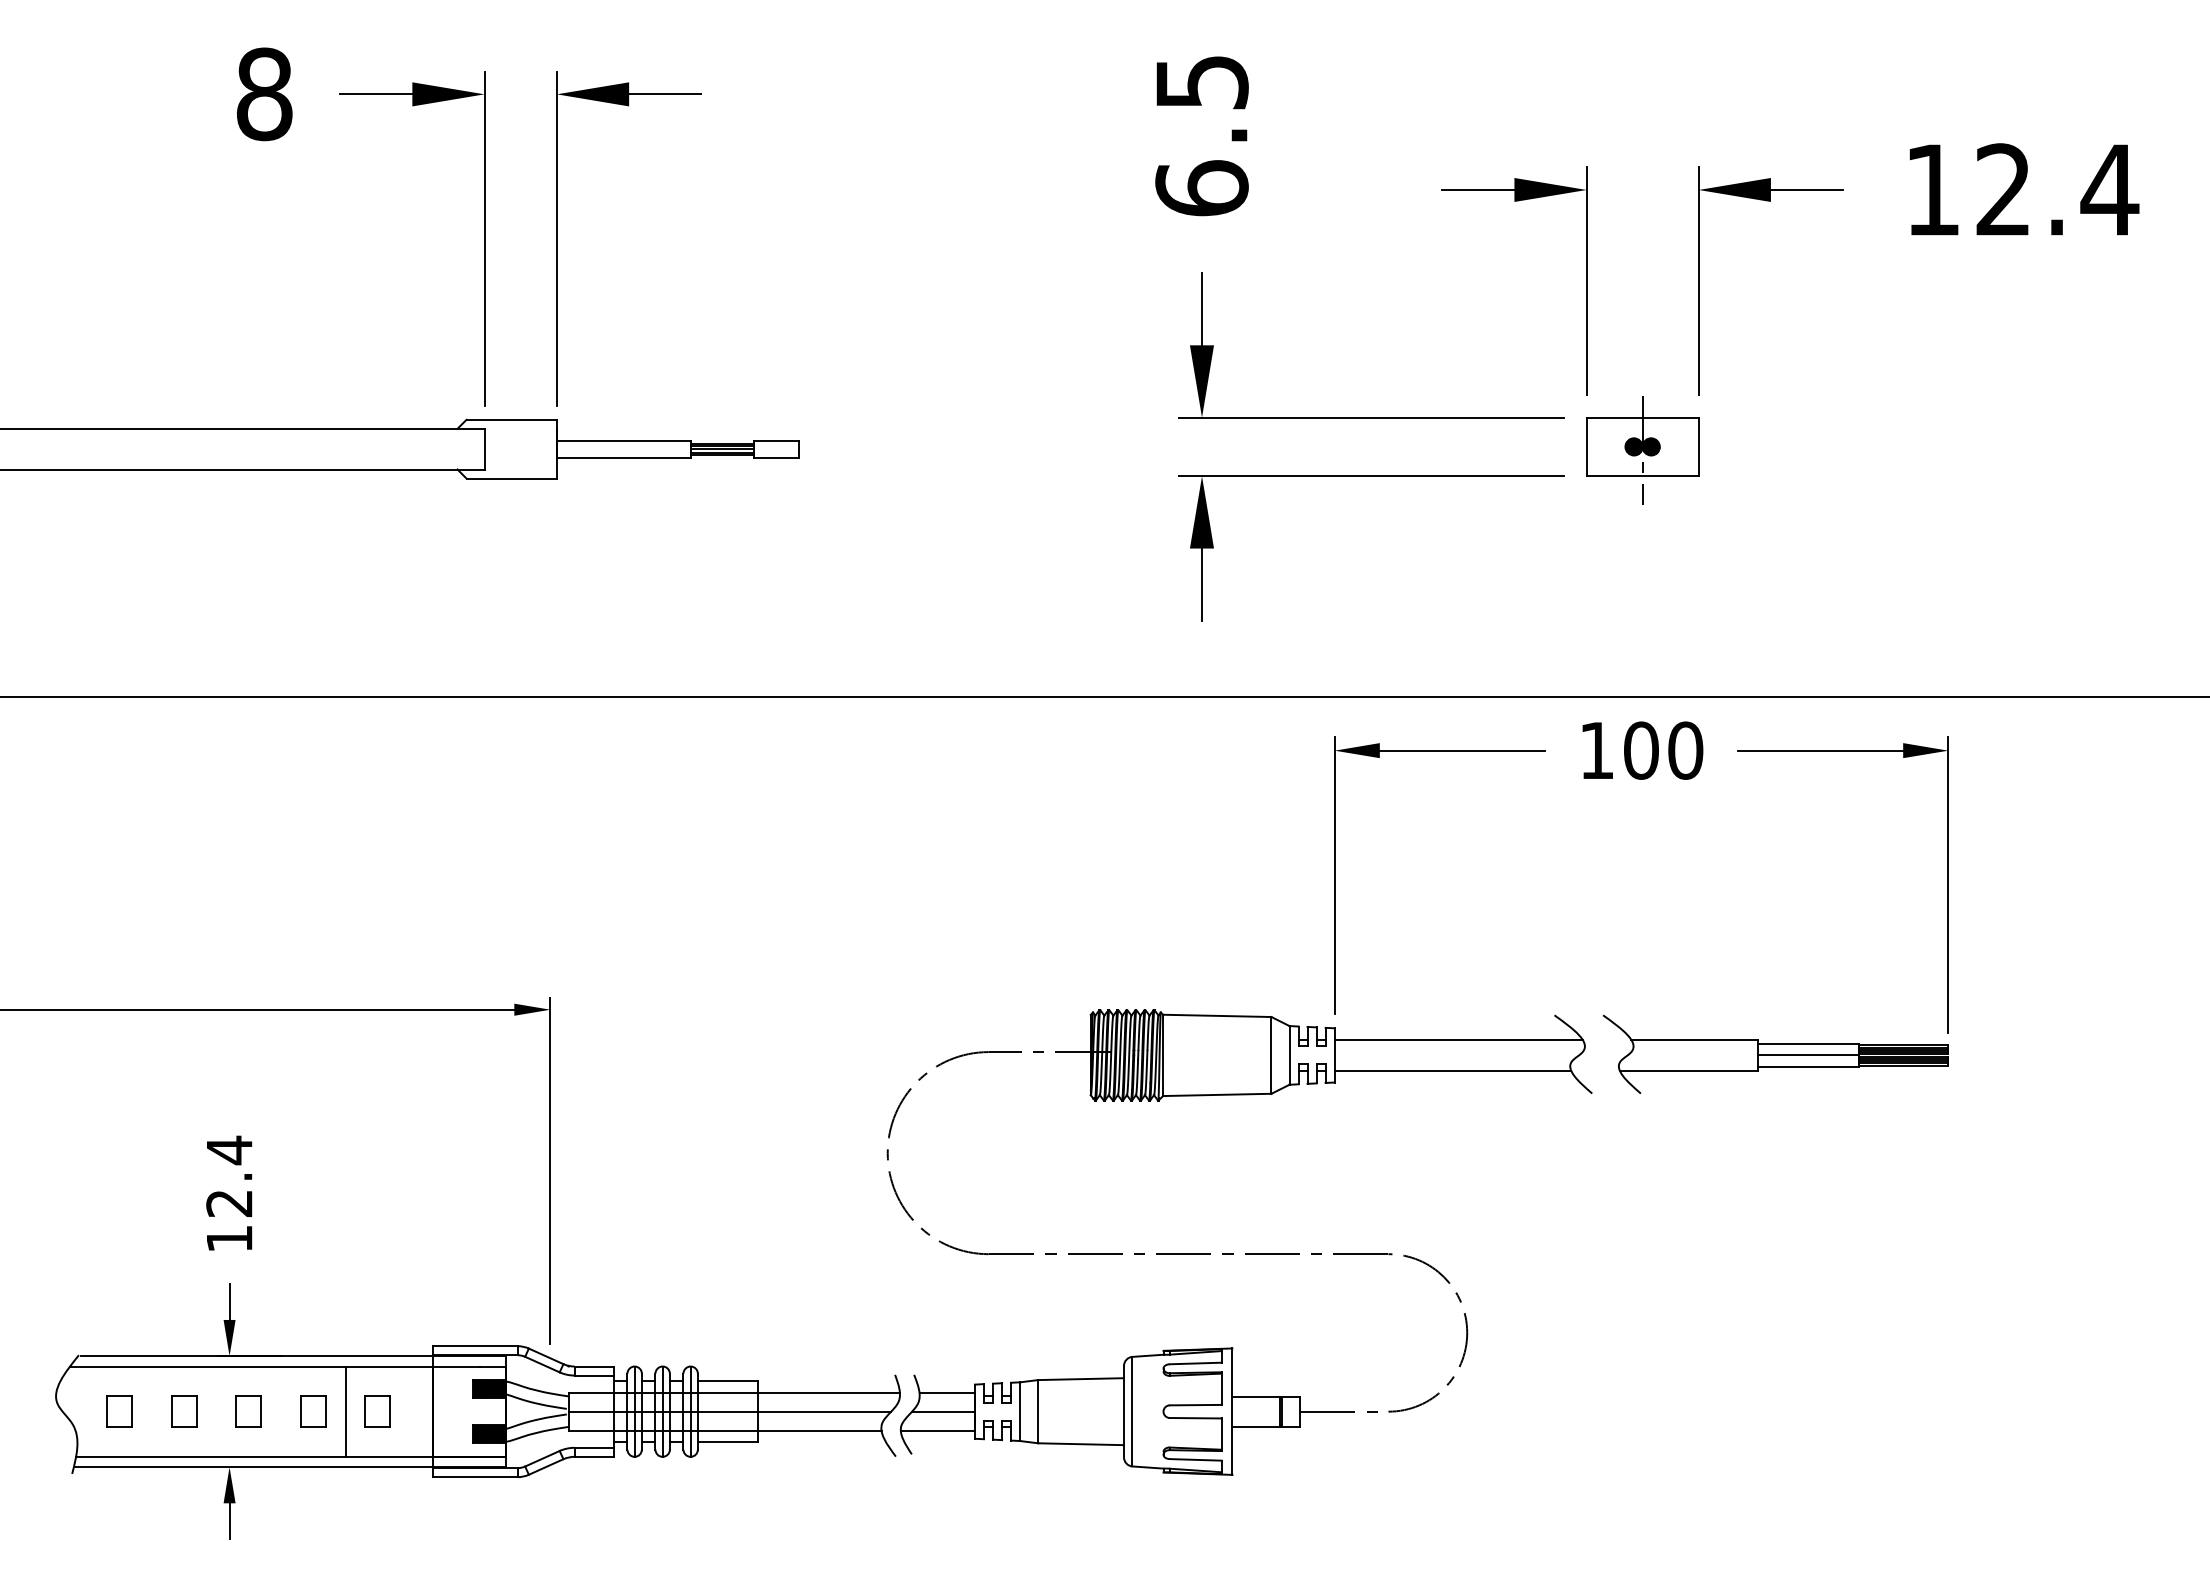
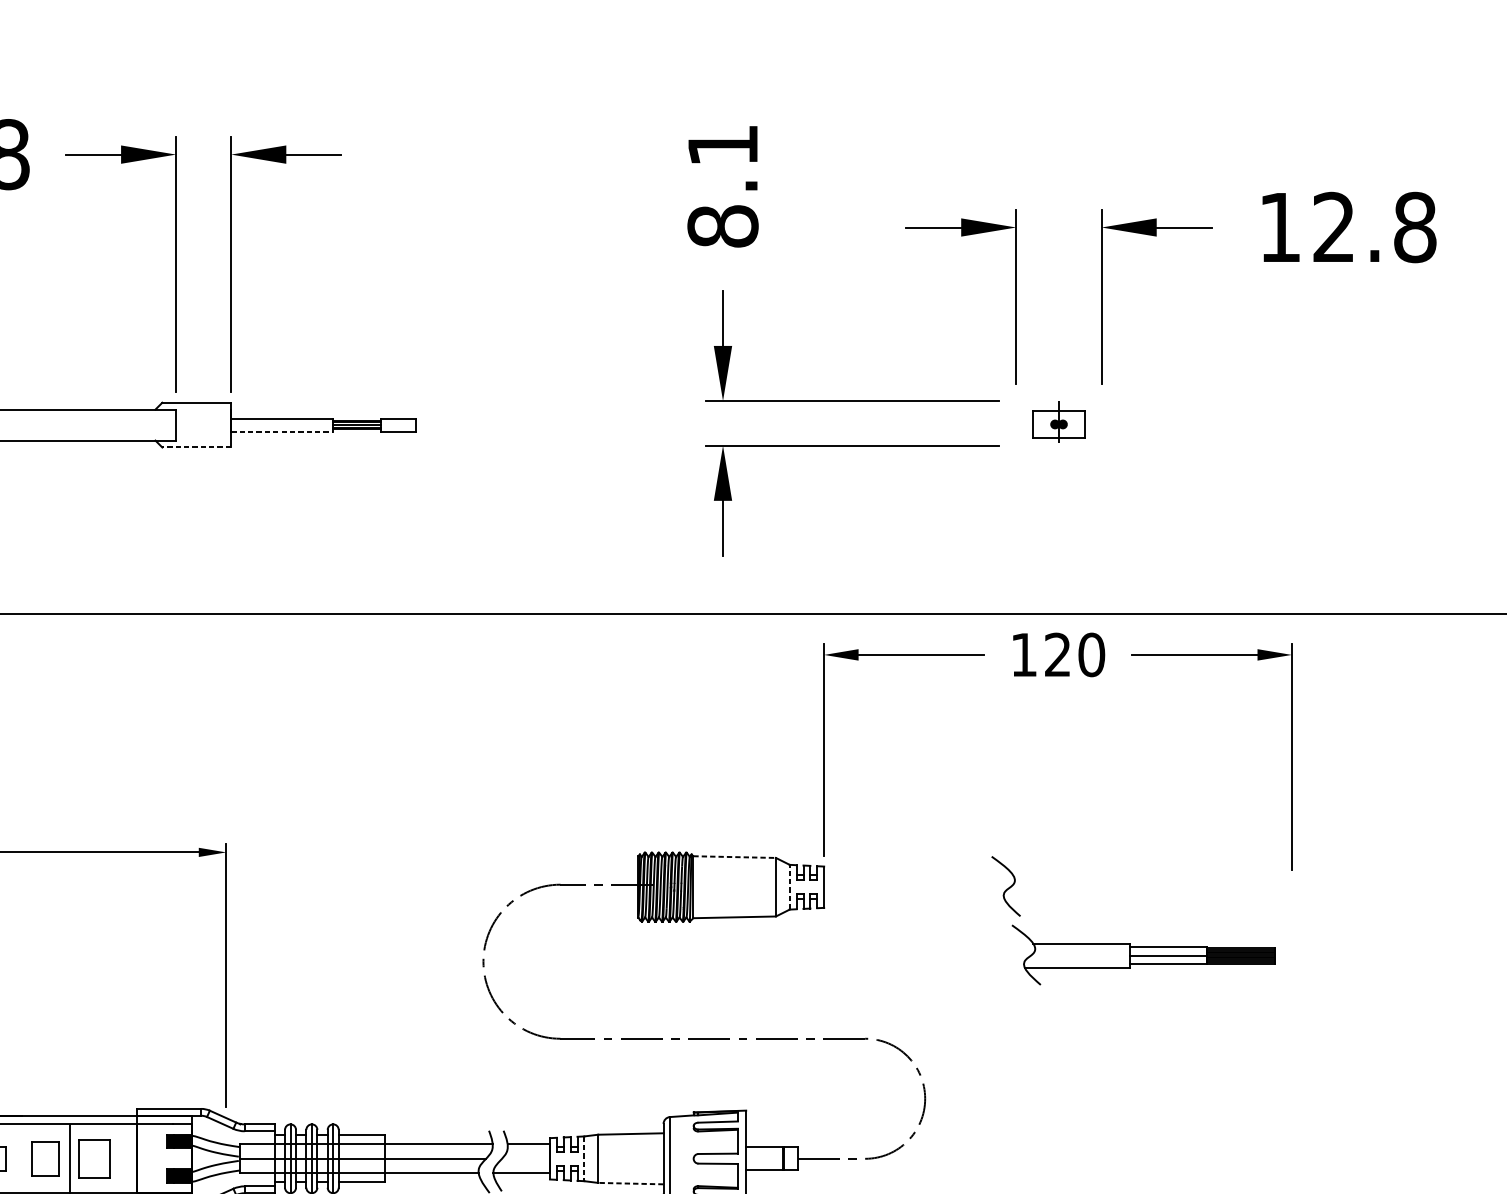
text: (1201, 136) -> (722, 186), 6.5 -> 8.1
text: (2109, 189) -> (1414, 227), 12.4 -> 12.8
part: (1642, 450) -> (1058, 426), size x0.6
line: (623, 457) -> (282, 431), solid -> dashed
line: (511, 478) -> (196, 447), solid -> dashed
text: (1641, 750) -> (1058, 654), 100 -> 120
line: (1217, 1015) -> (734, 856), solid -> dashed
line: (1458, 1039) -> (918, 875), removed
part: (1775, 1053) -> (1143, 954), moved
line: (1289, 1054) -> (789, 886), solid -> dashed
line: (1452, 1071) -> (913, 899), removed
part: (313, 1411) -> (45, 1158), size x1.4
part: (377, 1411) -> (94, 1158), size x1.6
line: (943, 1411) -> (525, 1158), removed
line: (1020, 1412) -> (584, 1159), solid -> dashed
line: (1081, 1444) -> (631, 1183), solid -> dashed

